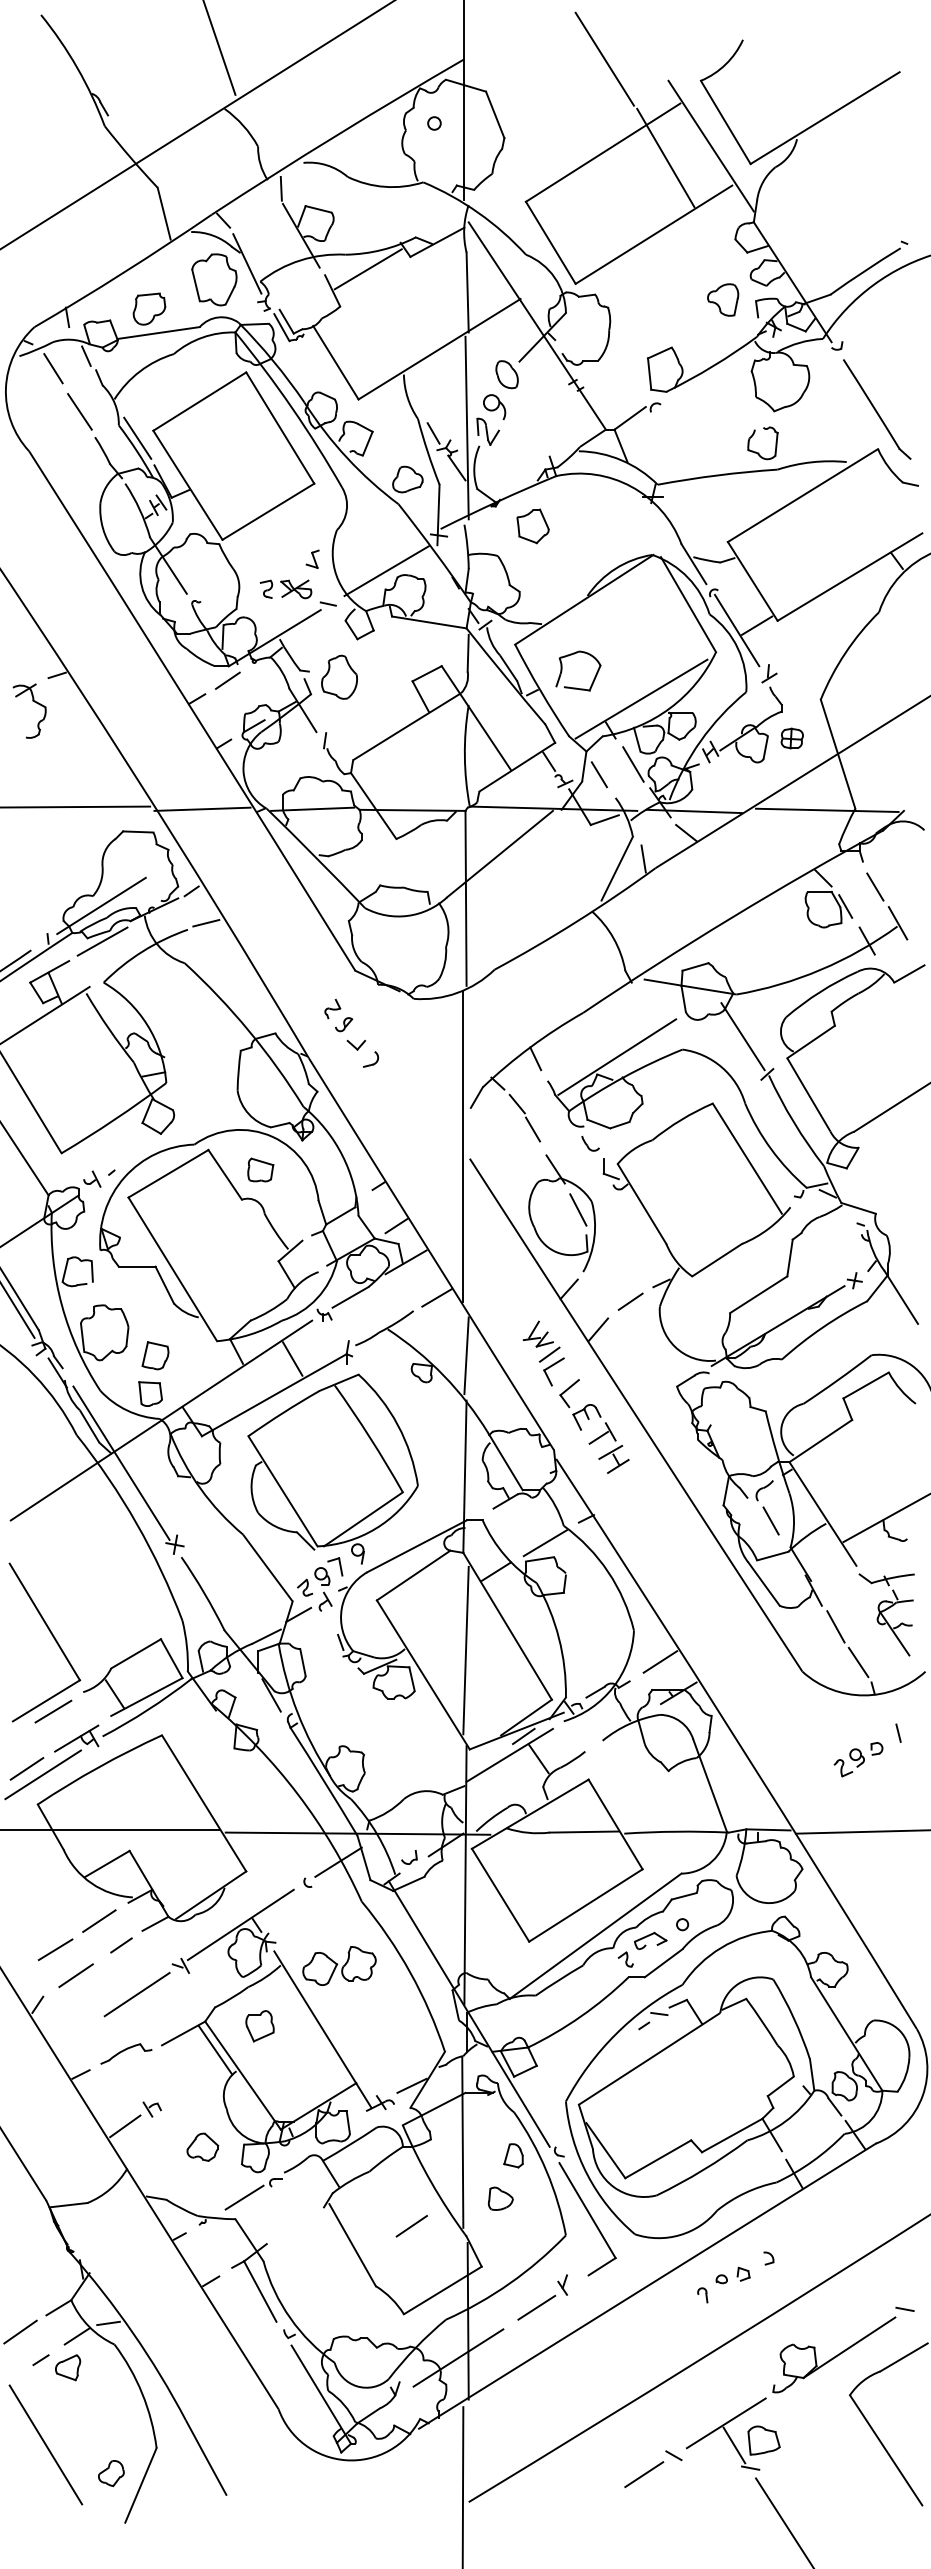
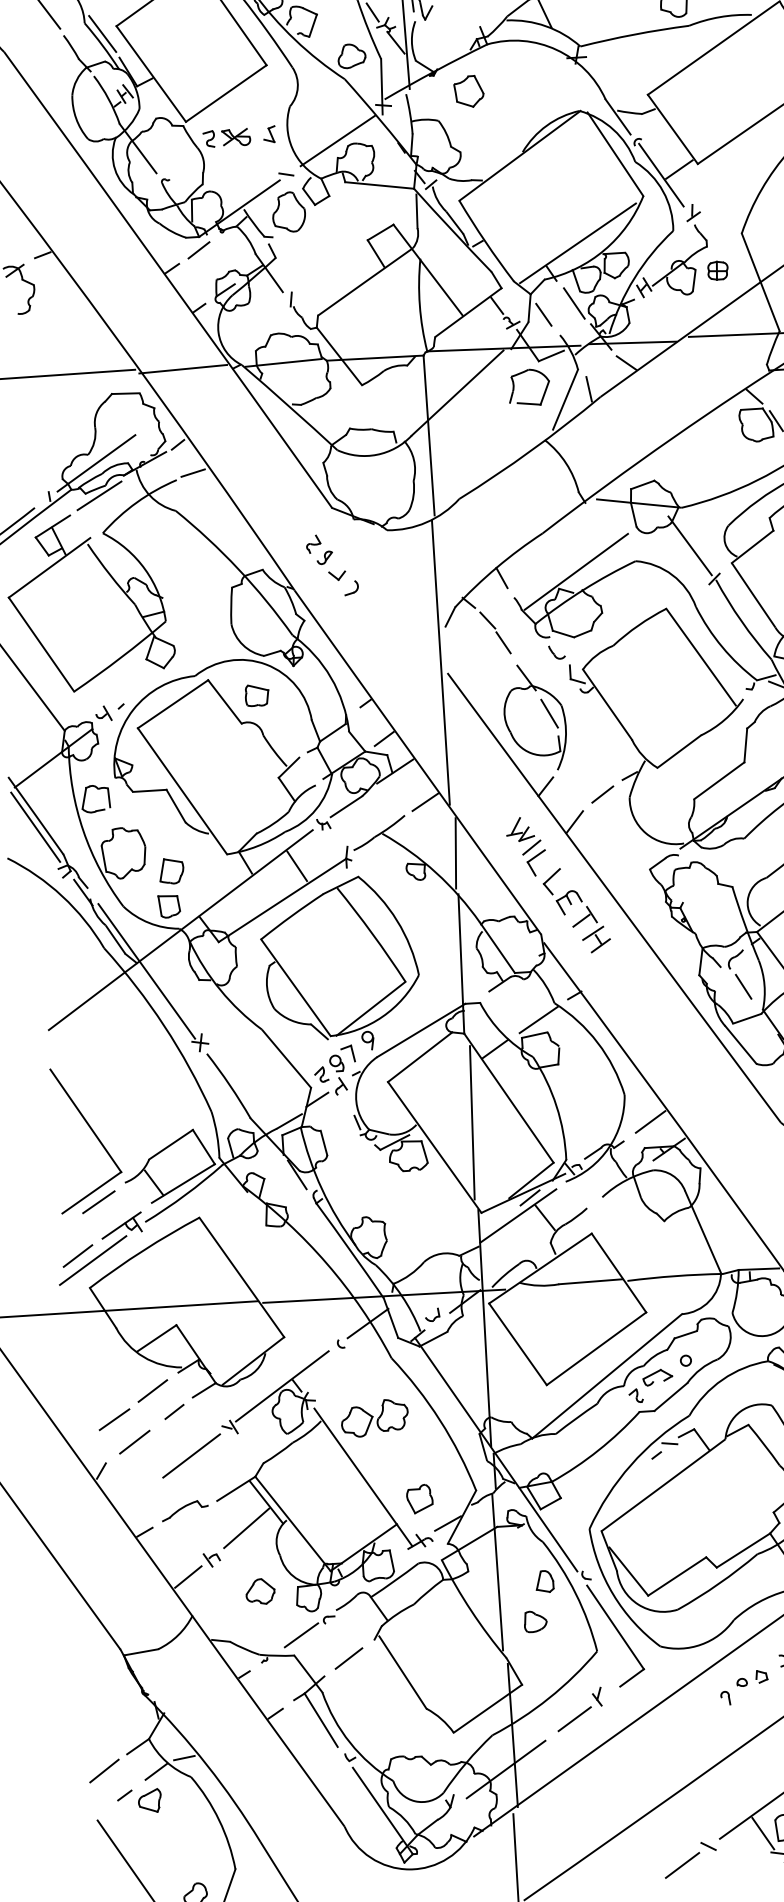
part: (285, 589) -> (226, 138), moved
part: (562, 670) -> (514, 388), moved
part: (339, 676) -> (288, 211), moved
part: (259, 2026) -> (419, 1499), moved
line: (192, 2077) -> (246, 1528), added
line: (411, 2226) -> (348, 1658), moved

